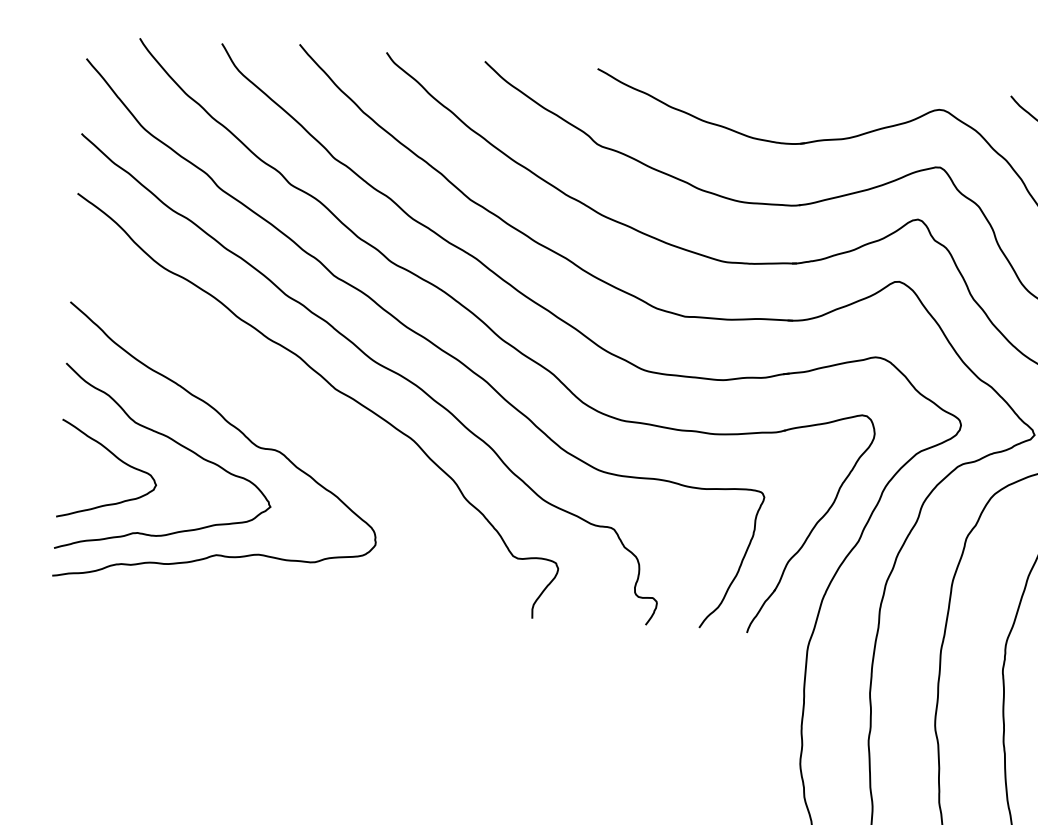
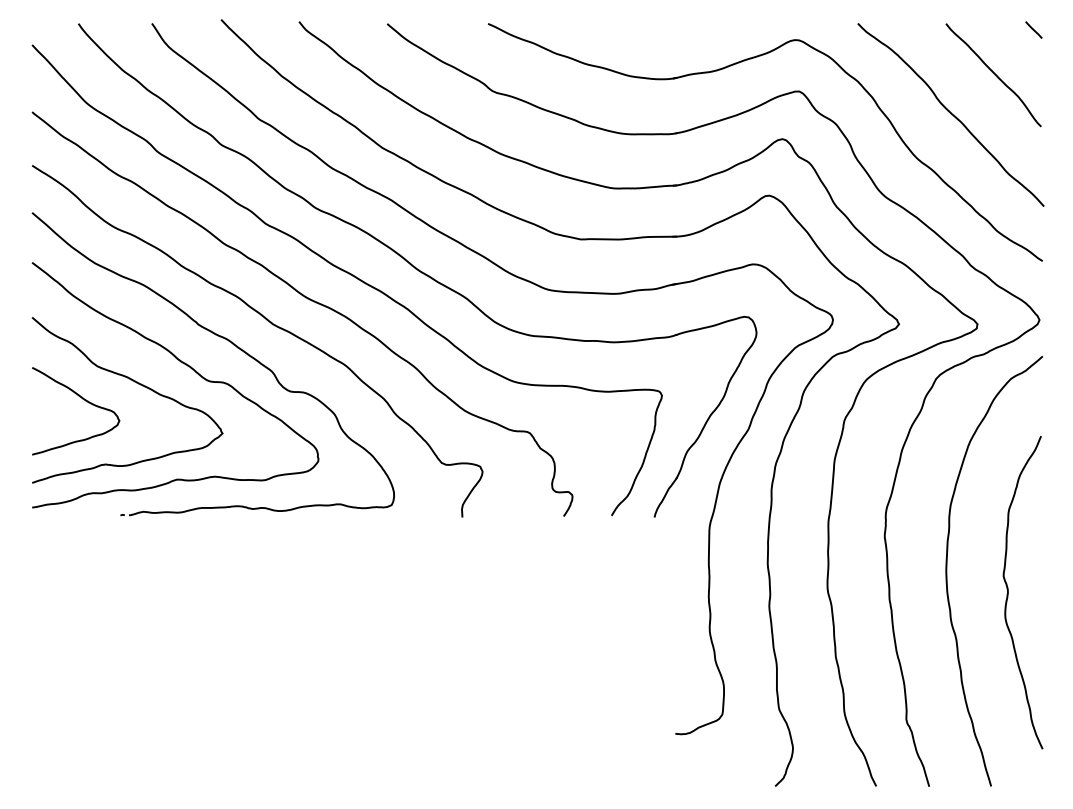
part: (279, 402) -> (224, 339), added

